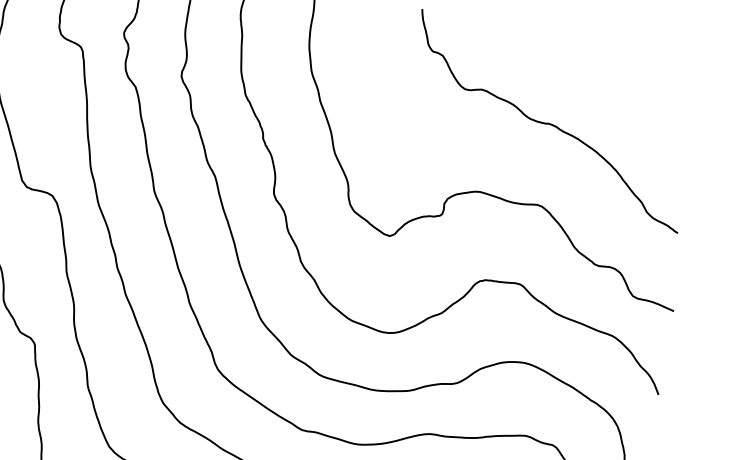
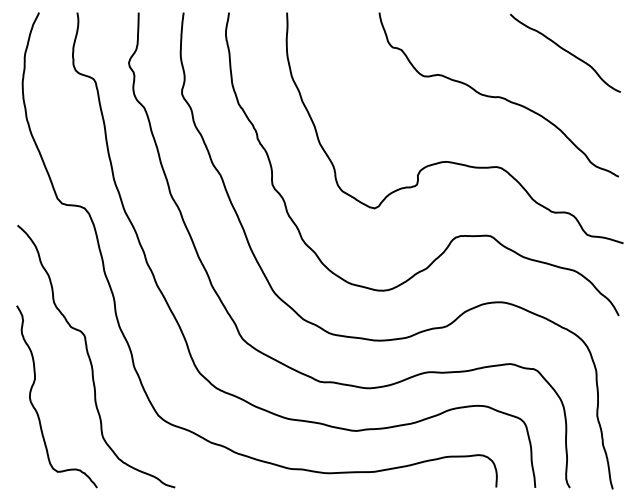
curve: (633, 80) -> (565, 51), added

